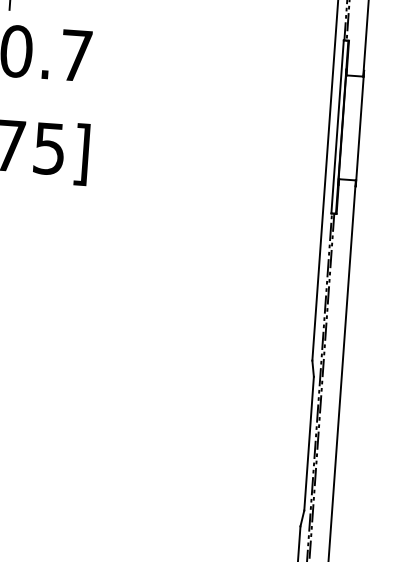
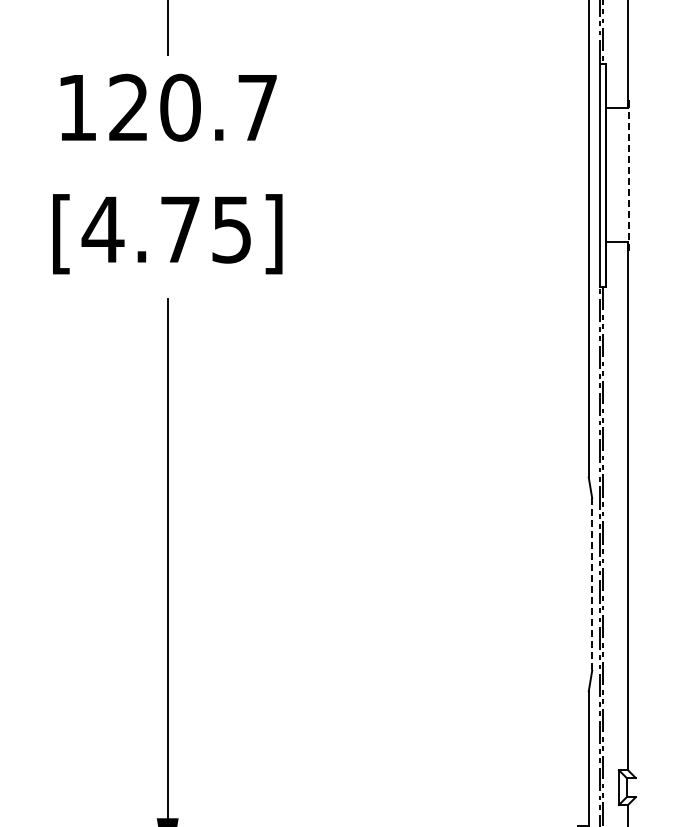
line: (359, 128) -> (628, 175), solid -> dashed
line: (309, 443) -> (592, 584), solid -> dashed

